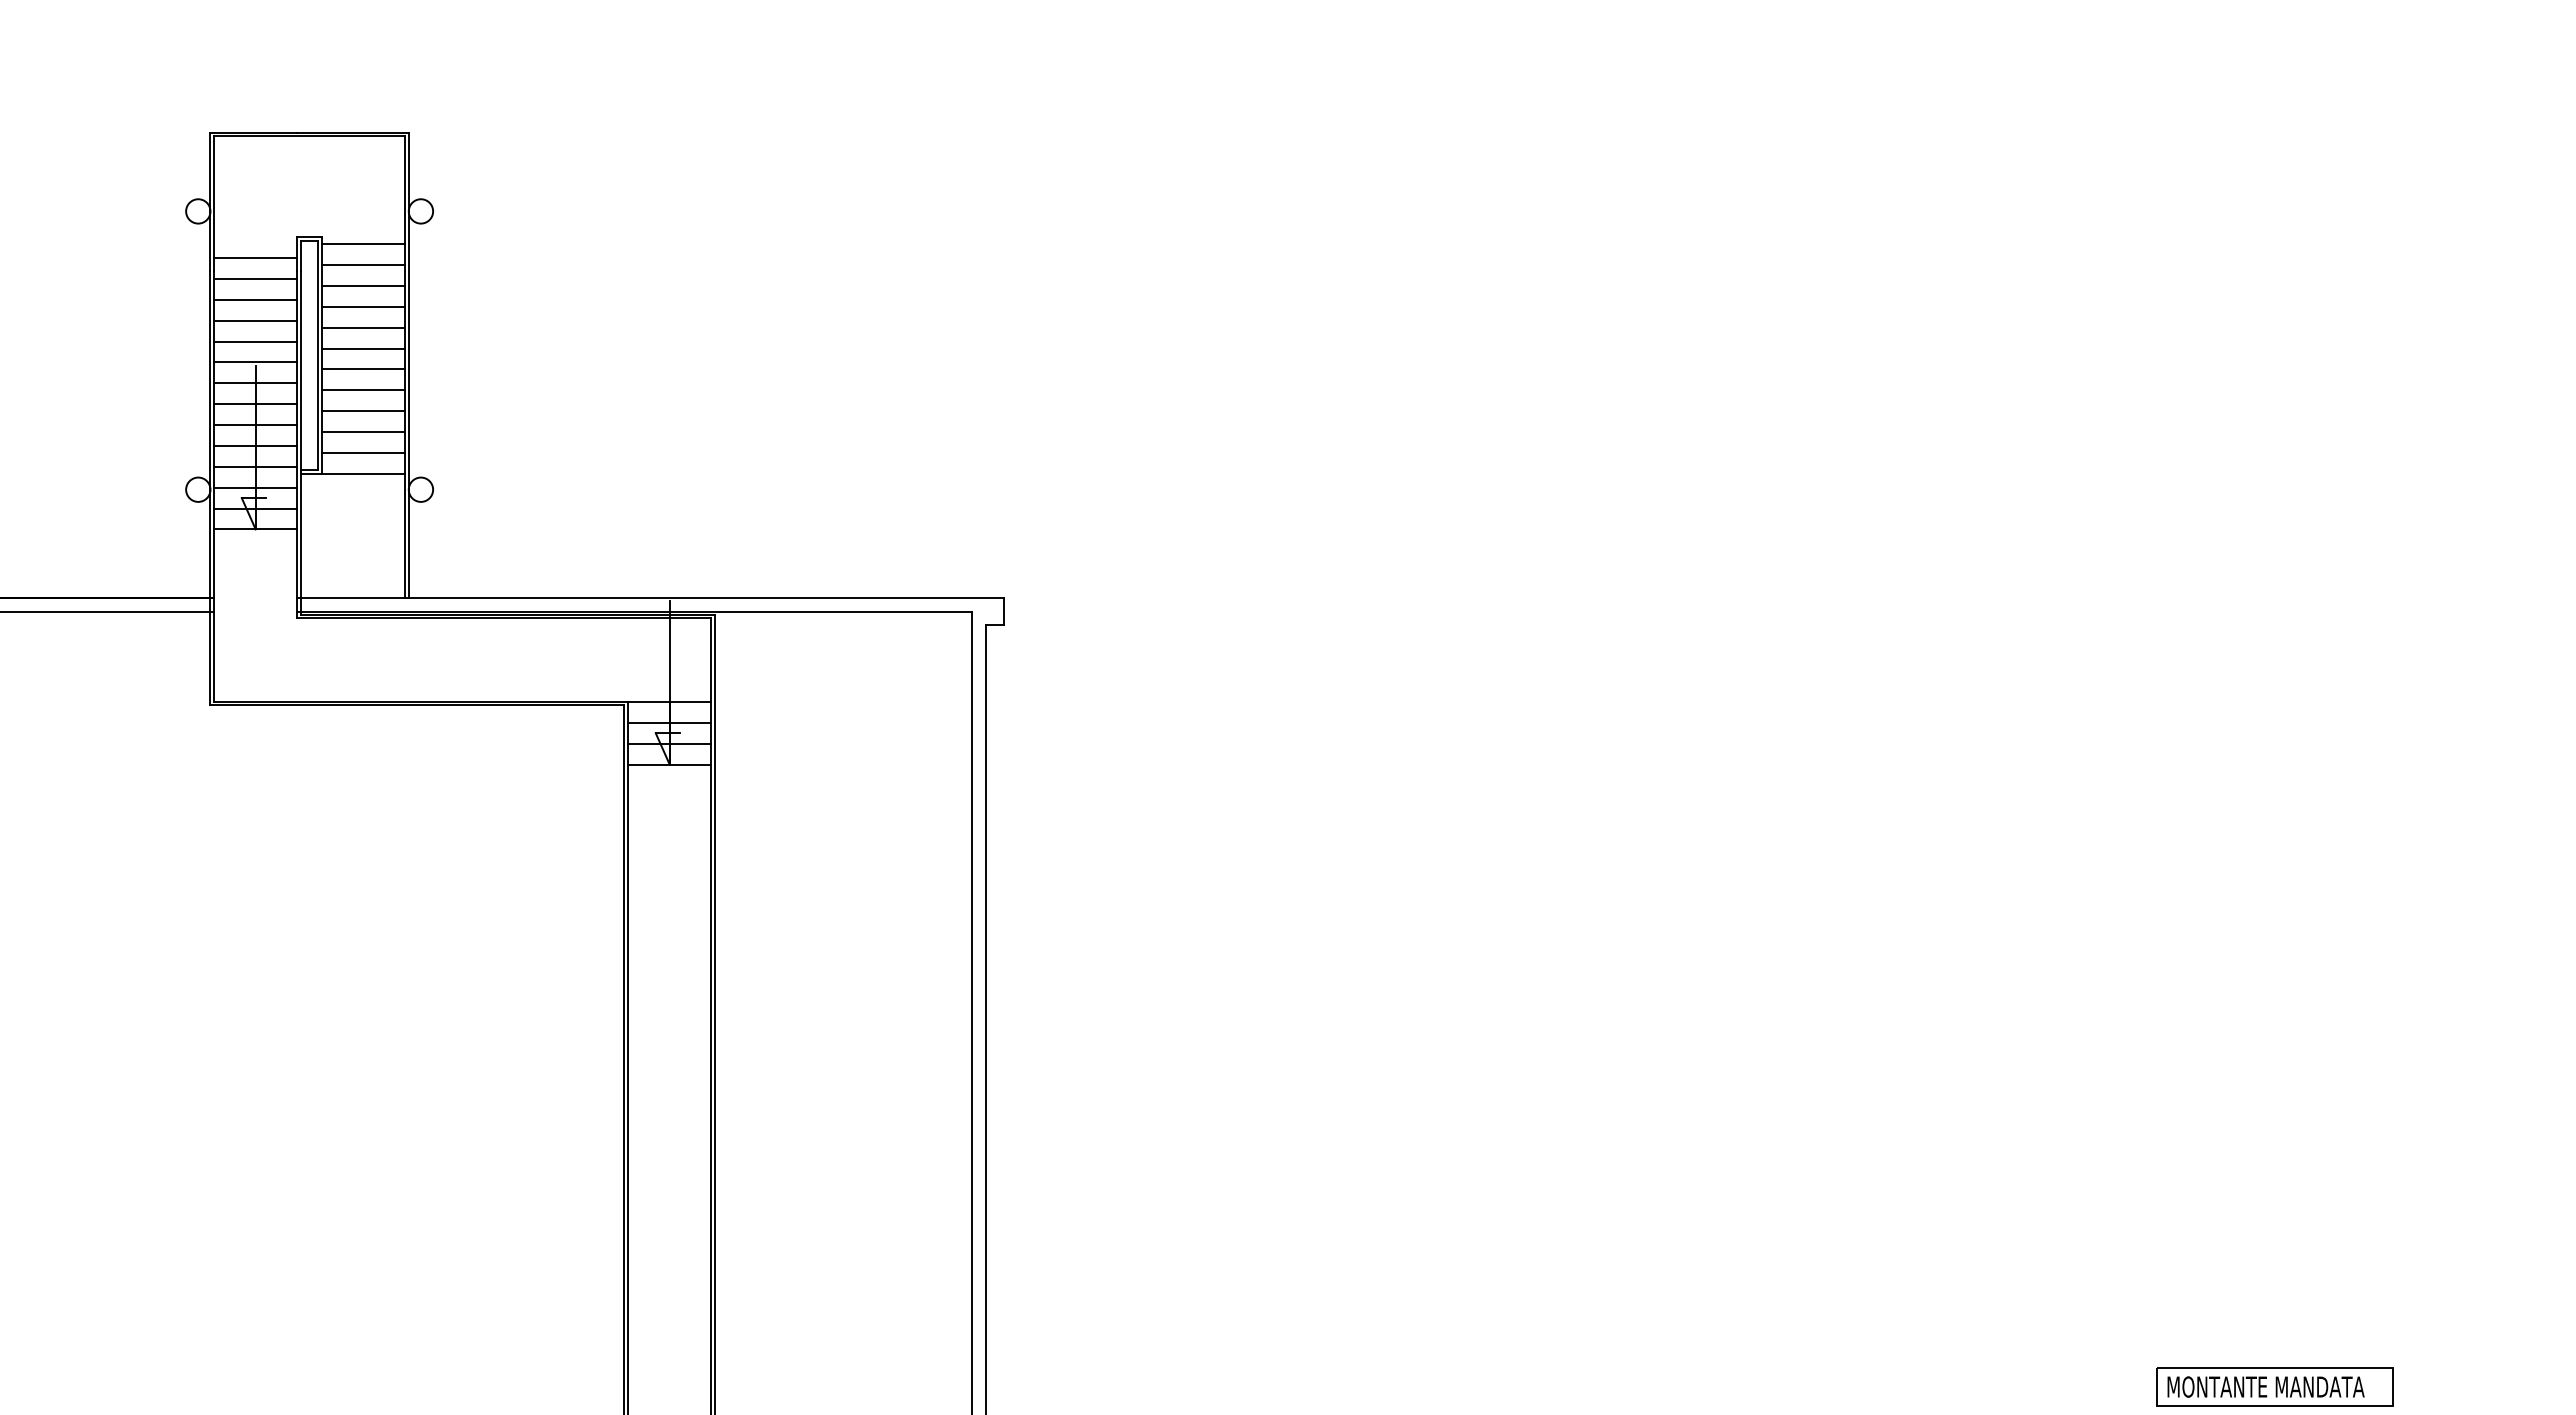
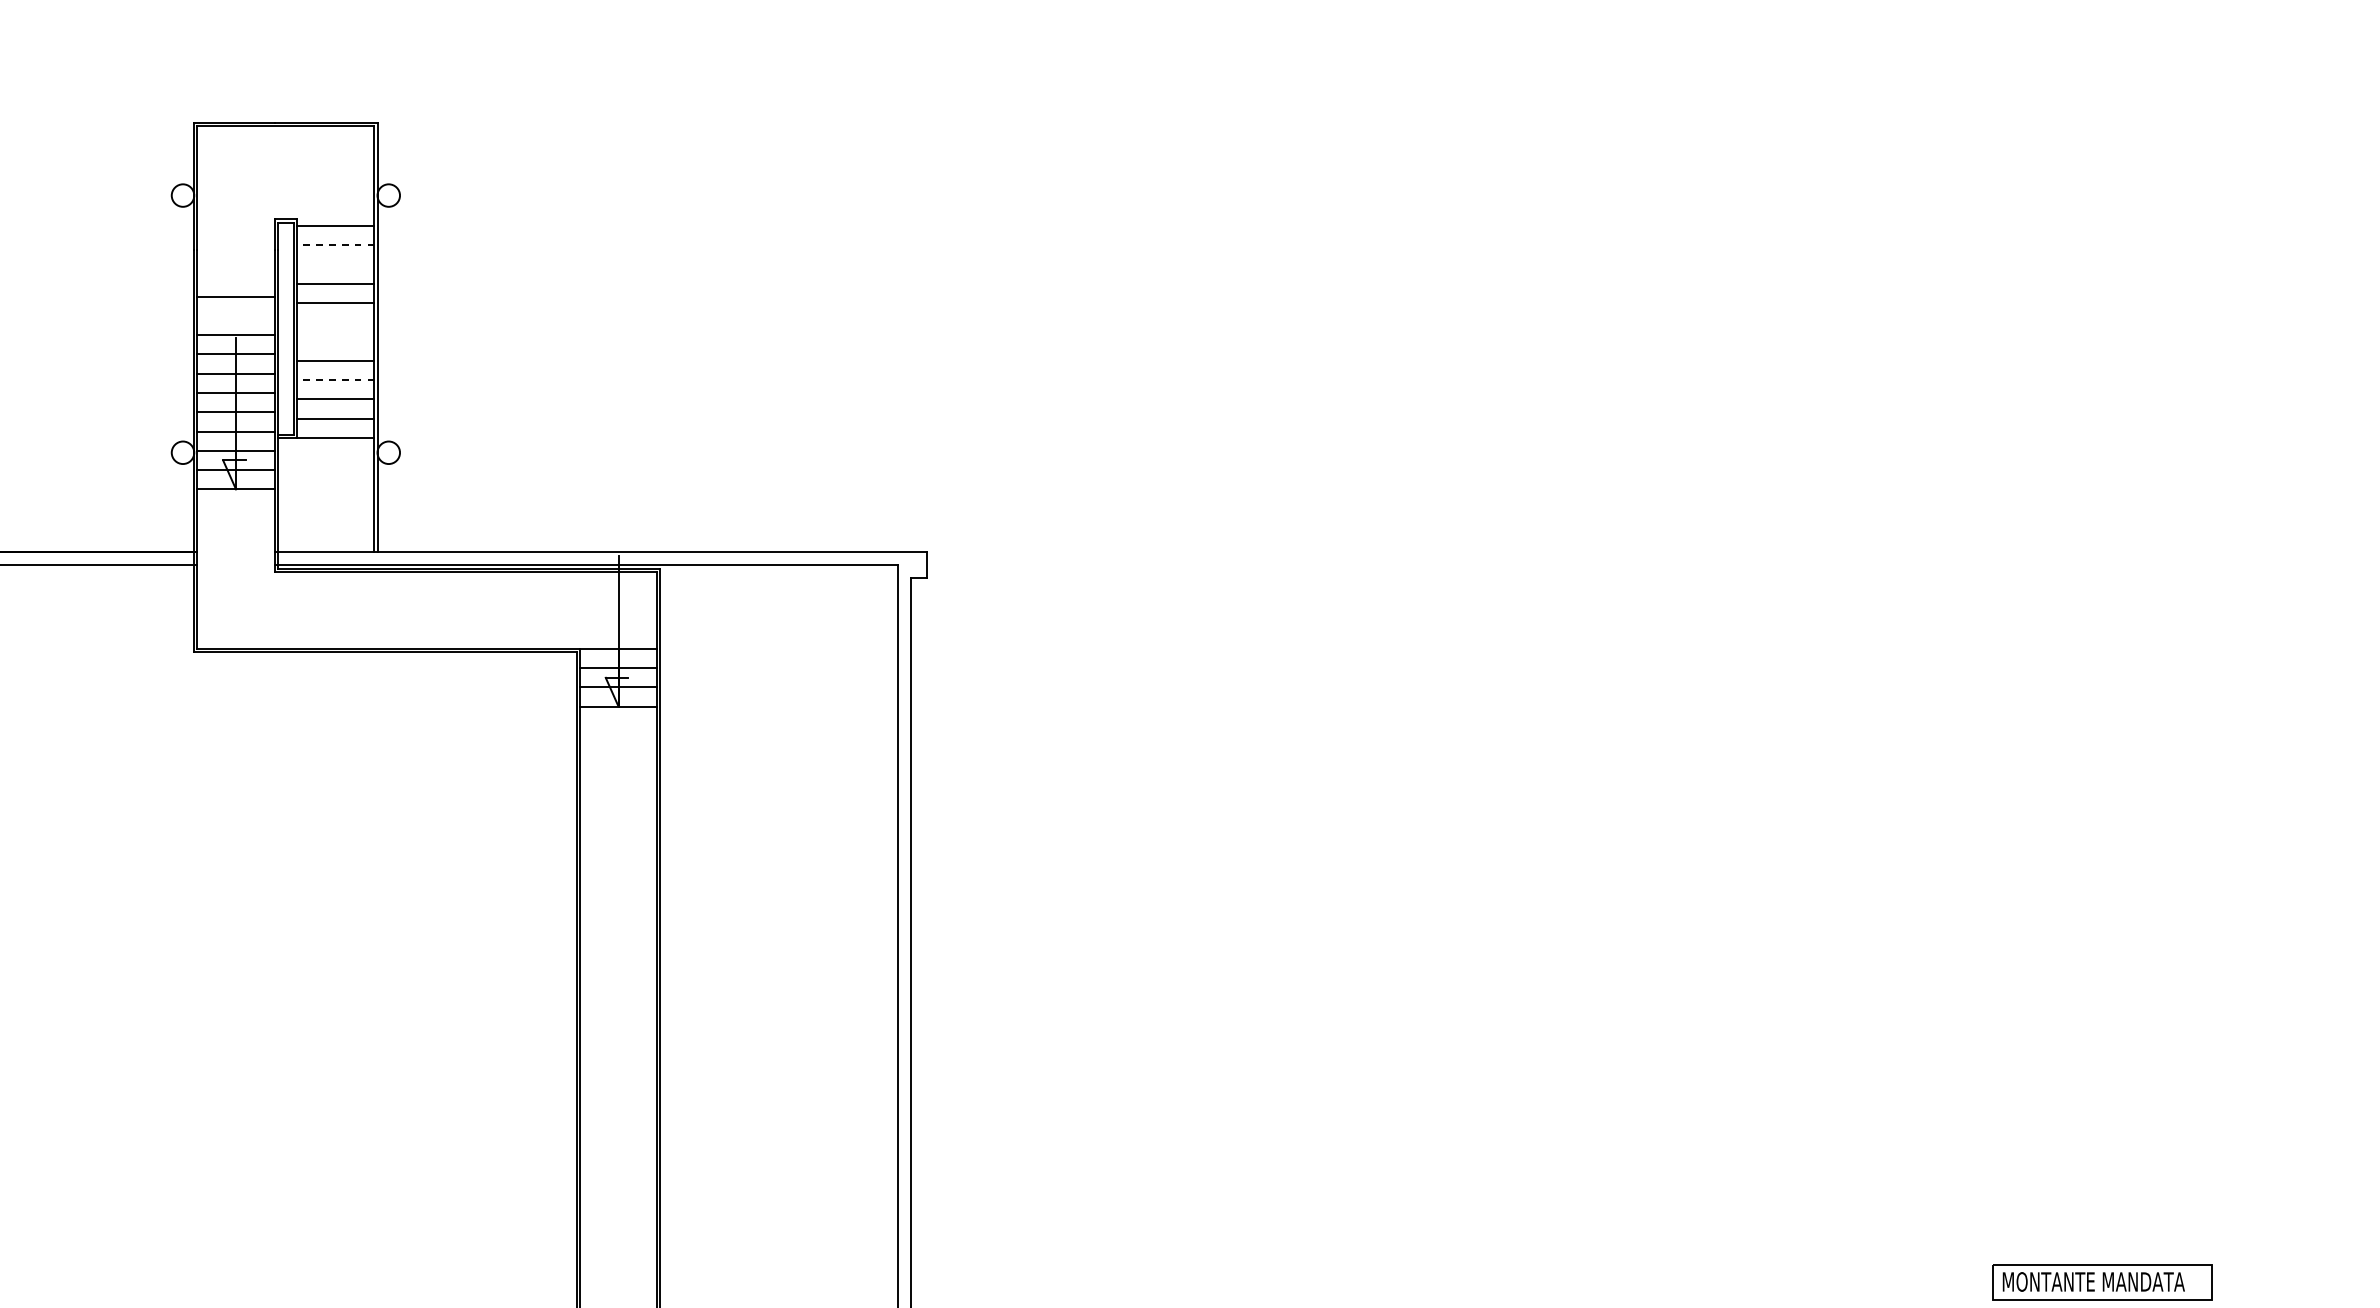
line: (255, 258) -> (235, 239), removed
line: (363, 265) -> (335, 245), solid -> dashed
line: (255, 278) -> (235, 257), removed
line: (363, 285) -> (335, 264), removed
line: (255, 299) -> (235, 276), removed
line: (255, 341) -> (235, 315), removed
line: (363, 348) -> (335, 322), removed
line: (363, 369) -> (335, 341), removed
line: (363, 411) -> (335, 380), solid -> dashed

